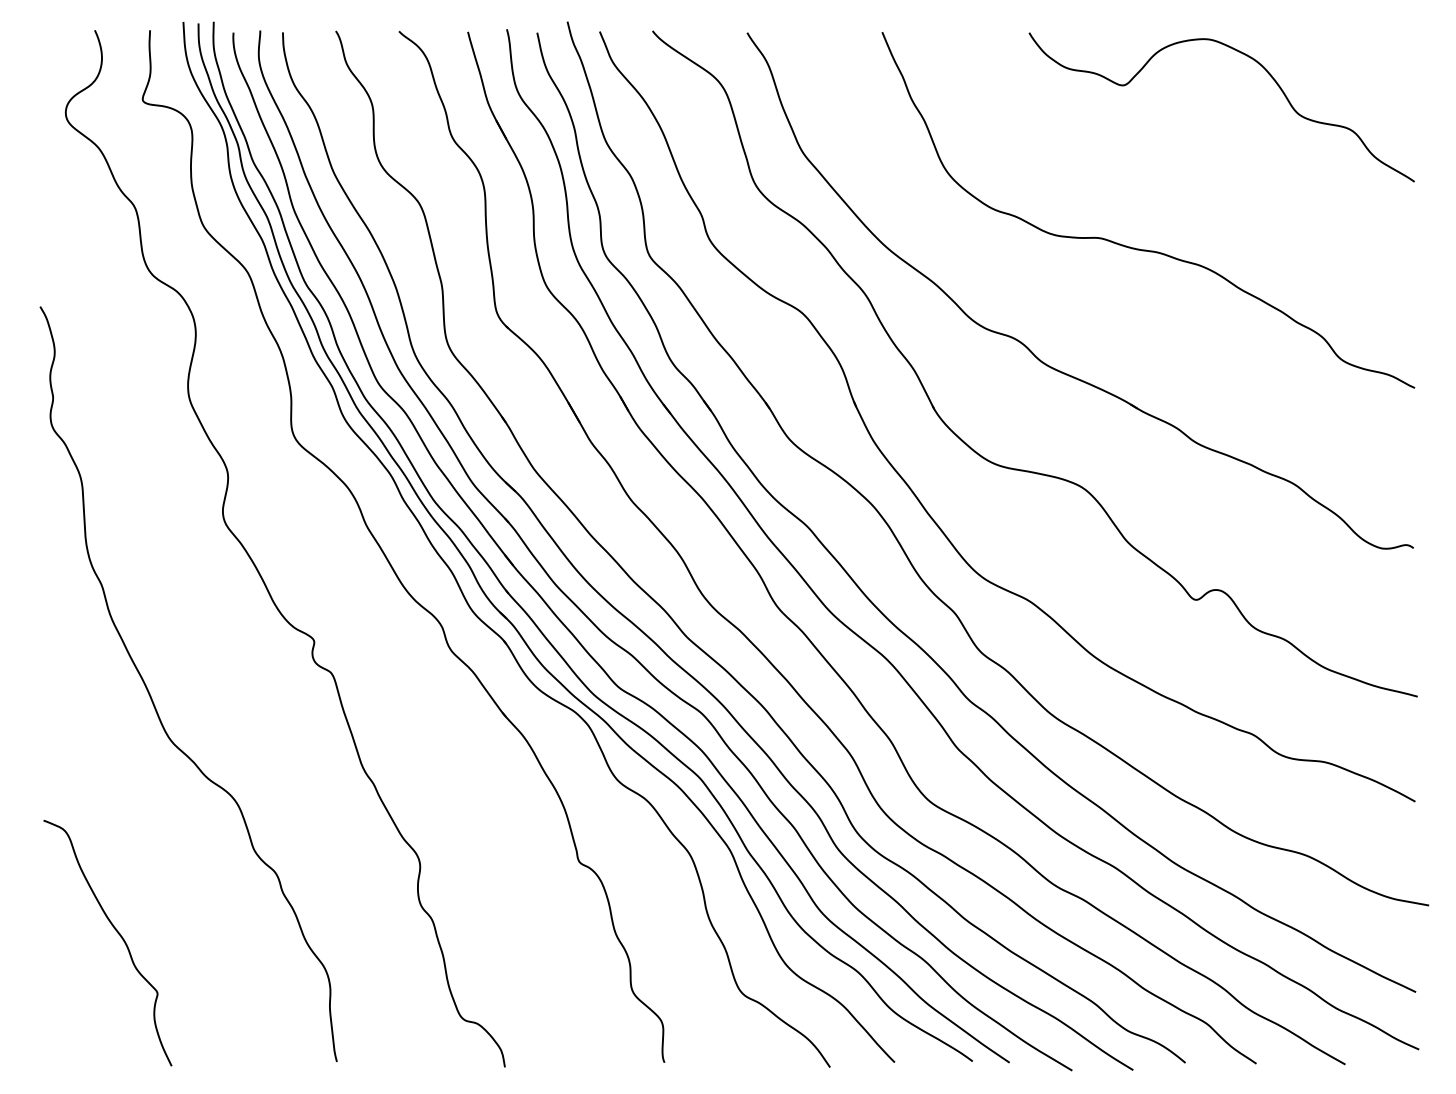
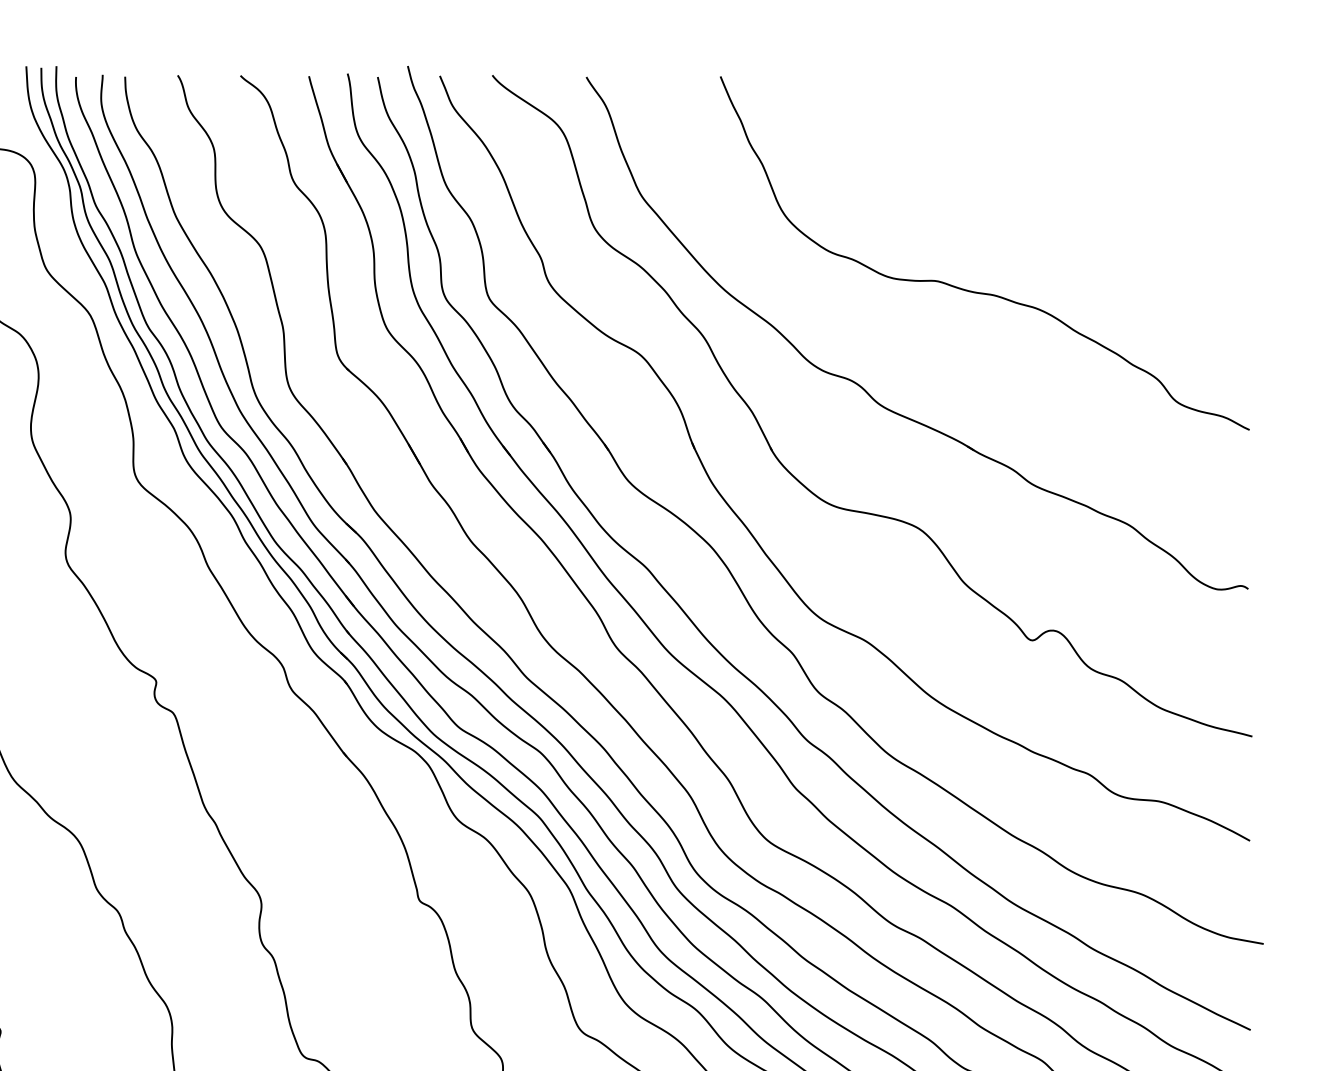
curve: (1258, 64) -> (1094, 108), removed

